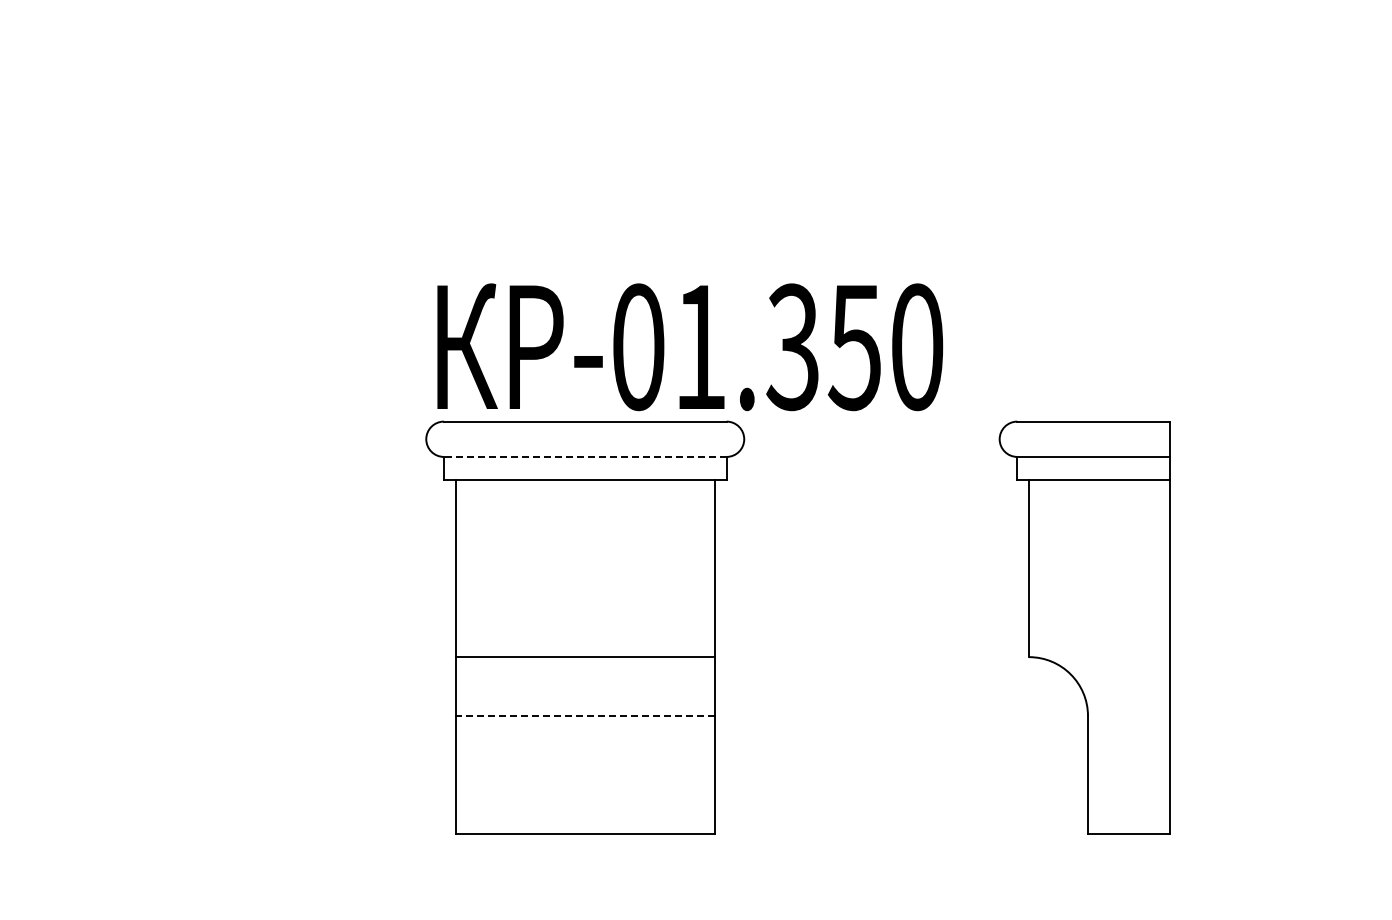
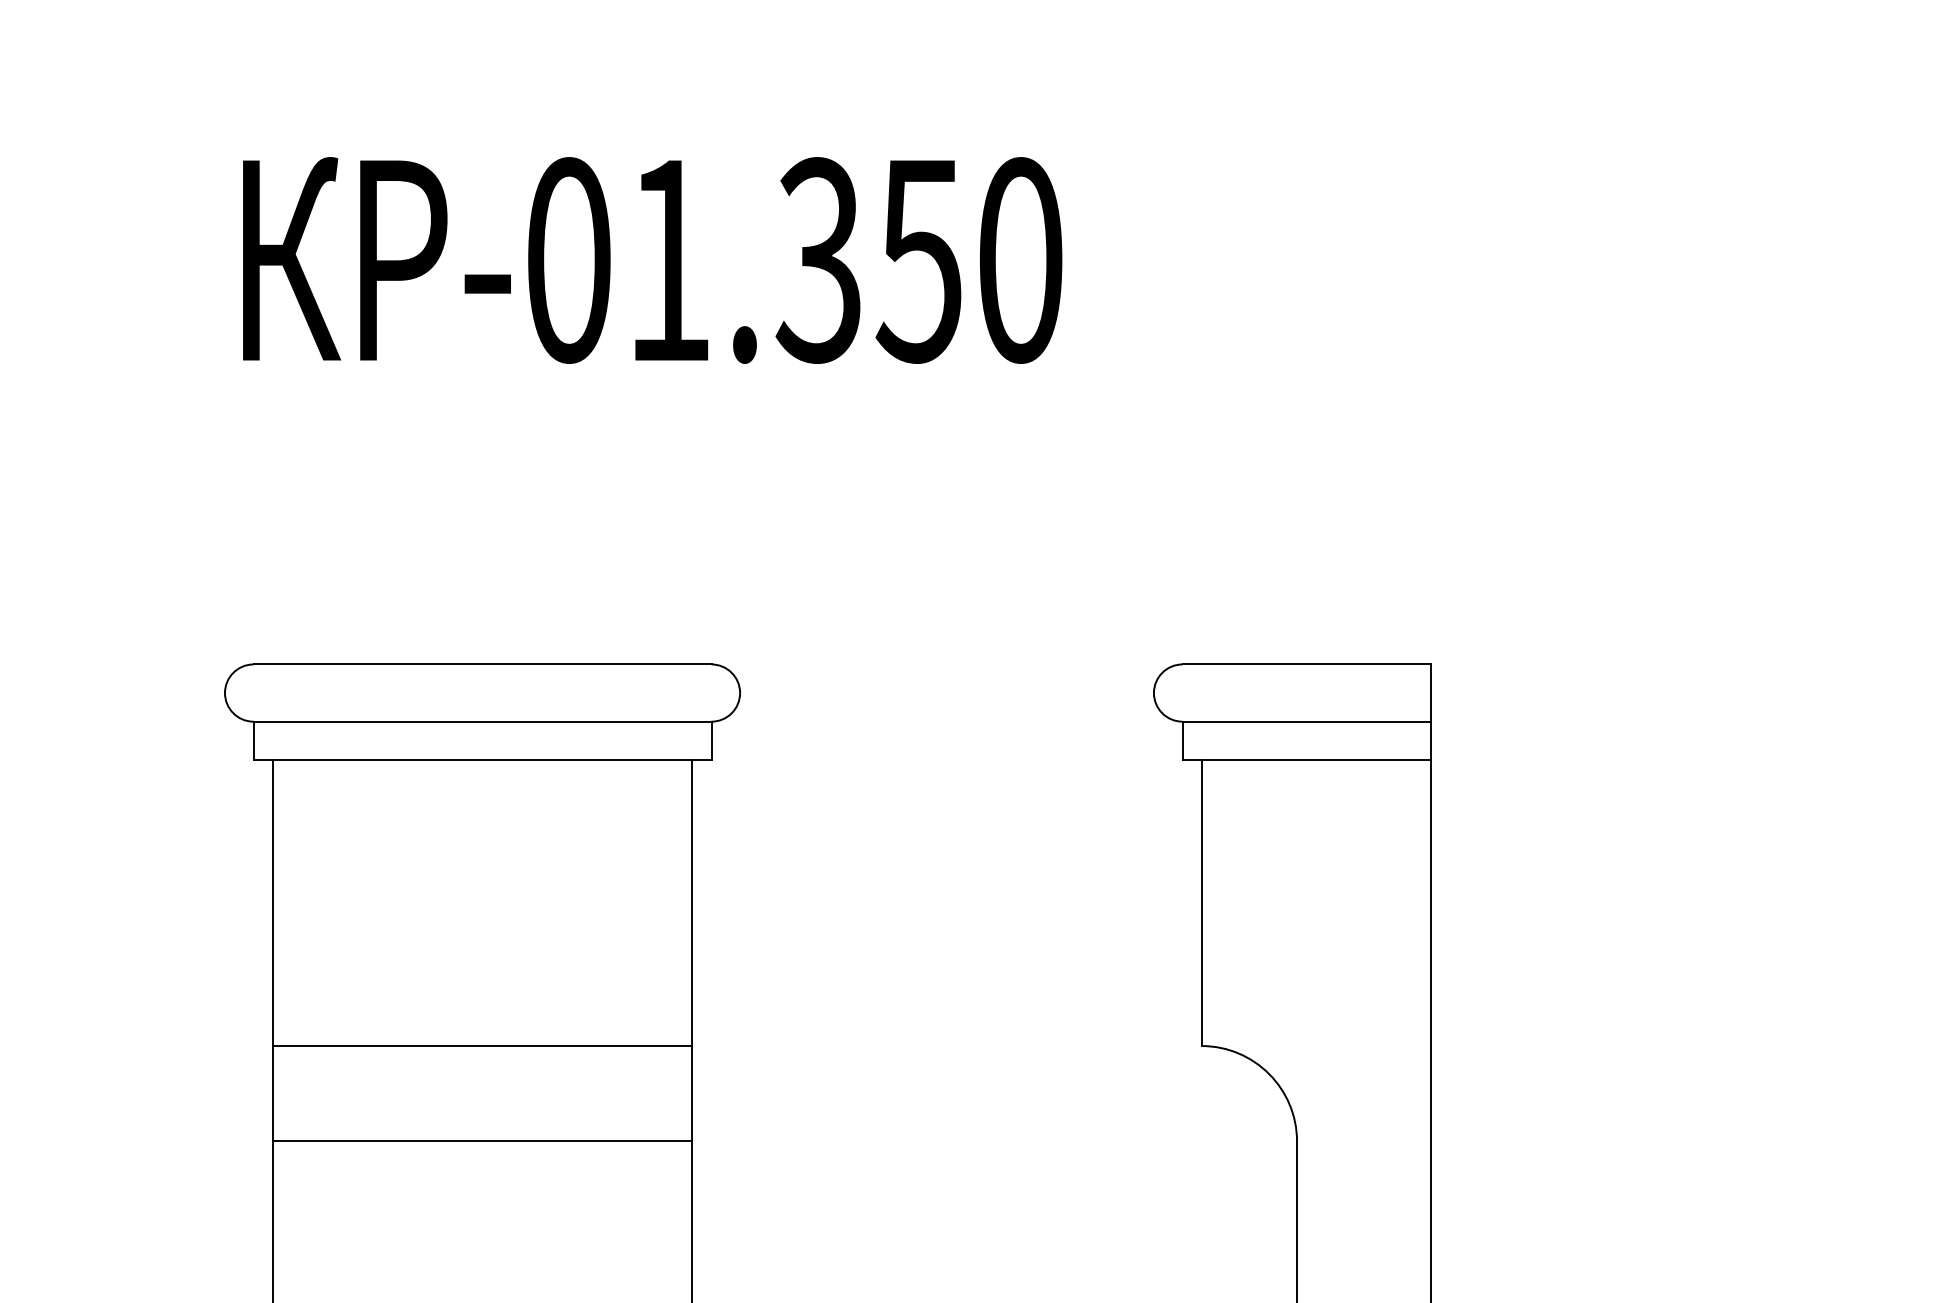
text: (690, 347) -> (653, 260), moved
line: (584, 456) -> (481, 720), dashed -> solid
line: (585, 716) -> (482, 1142), dashed -> solid

